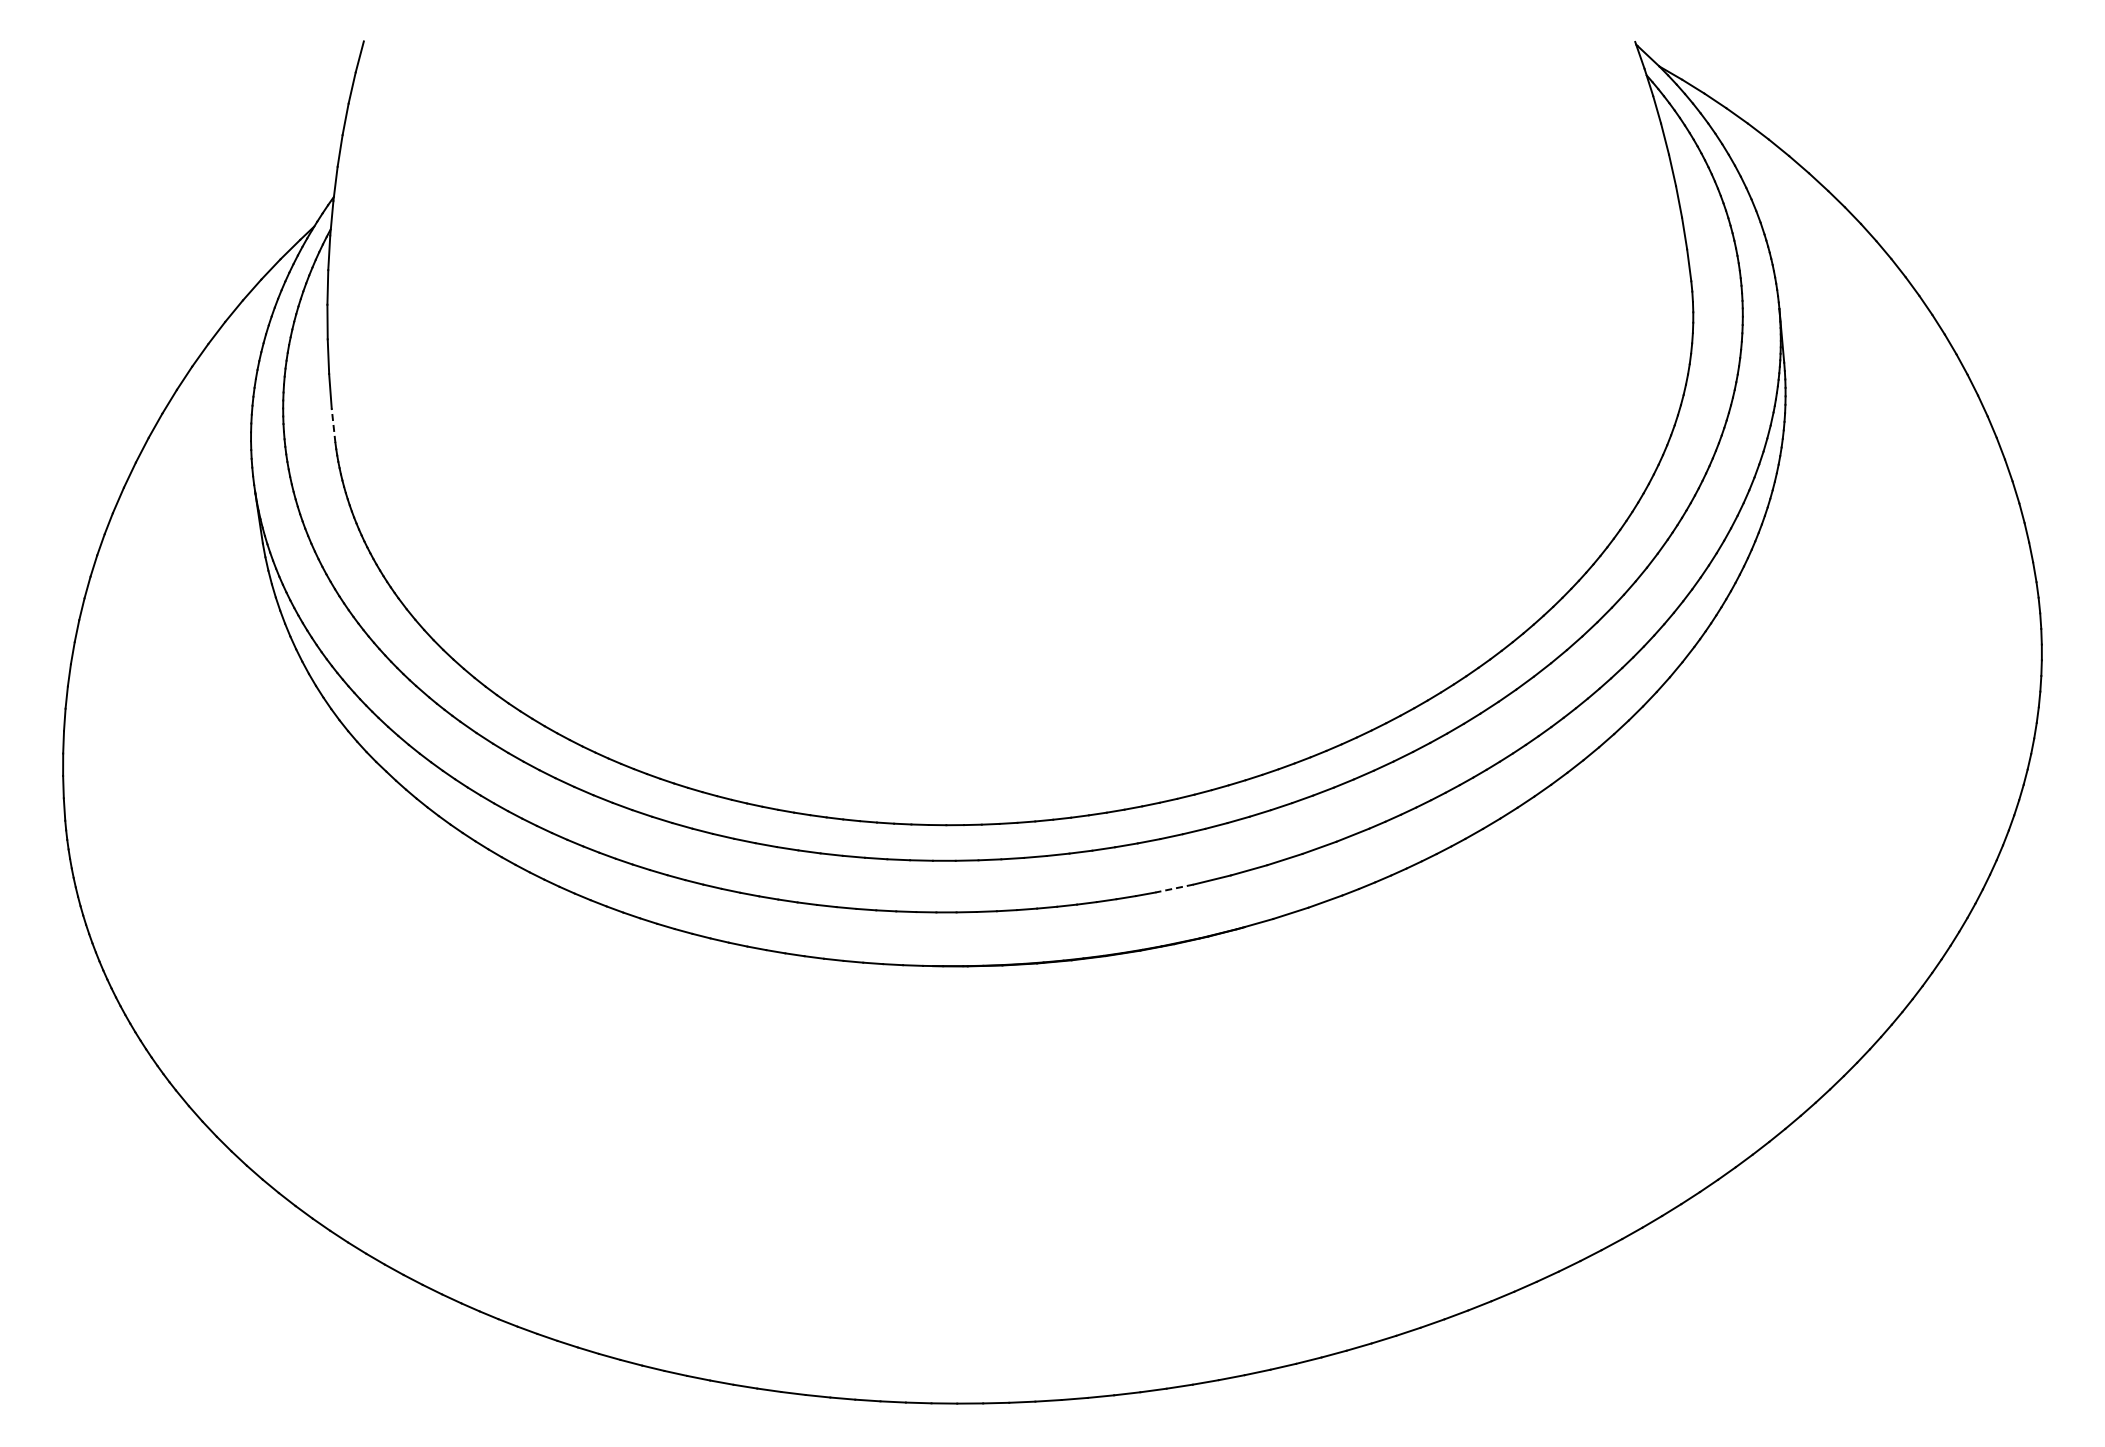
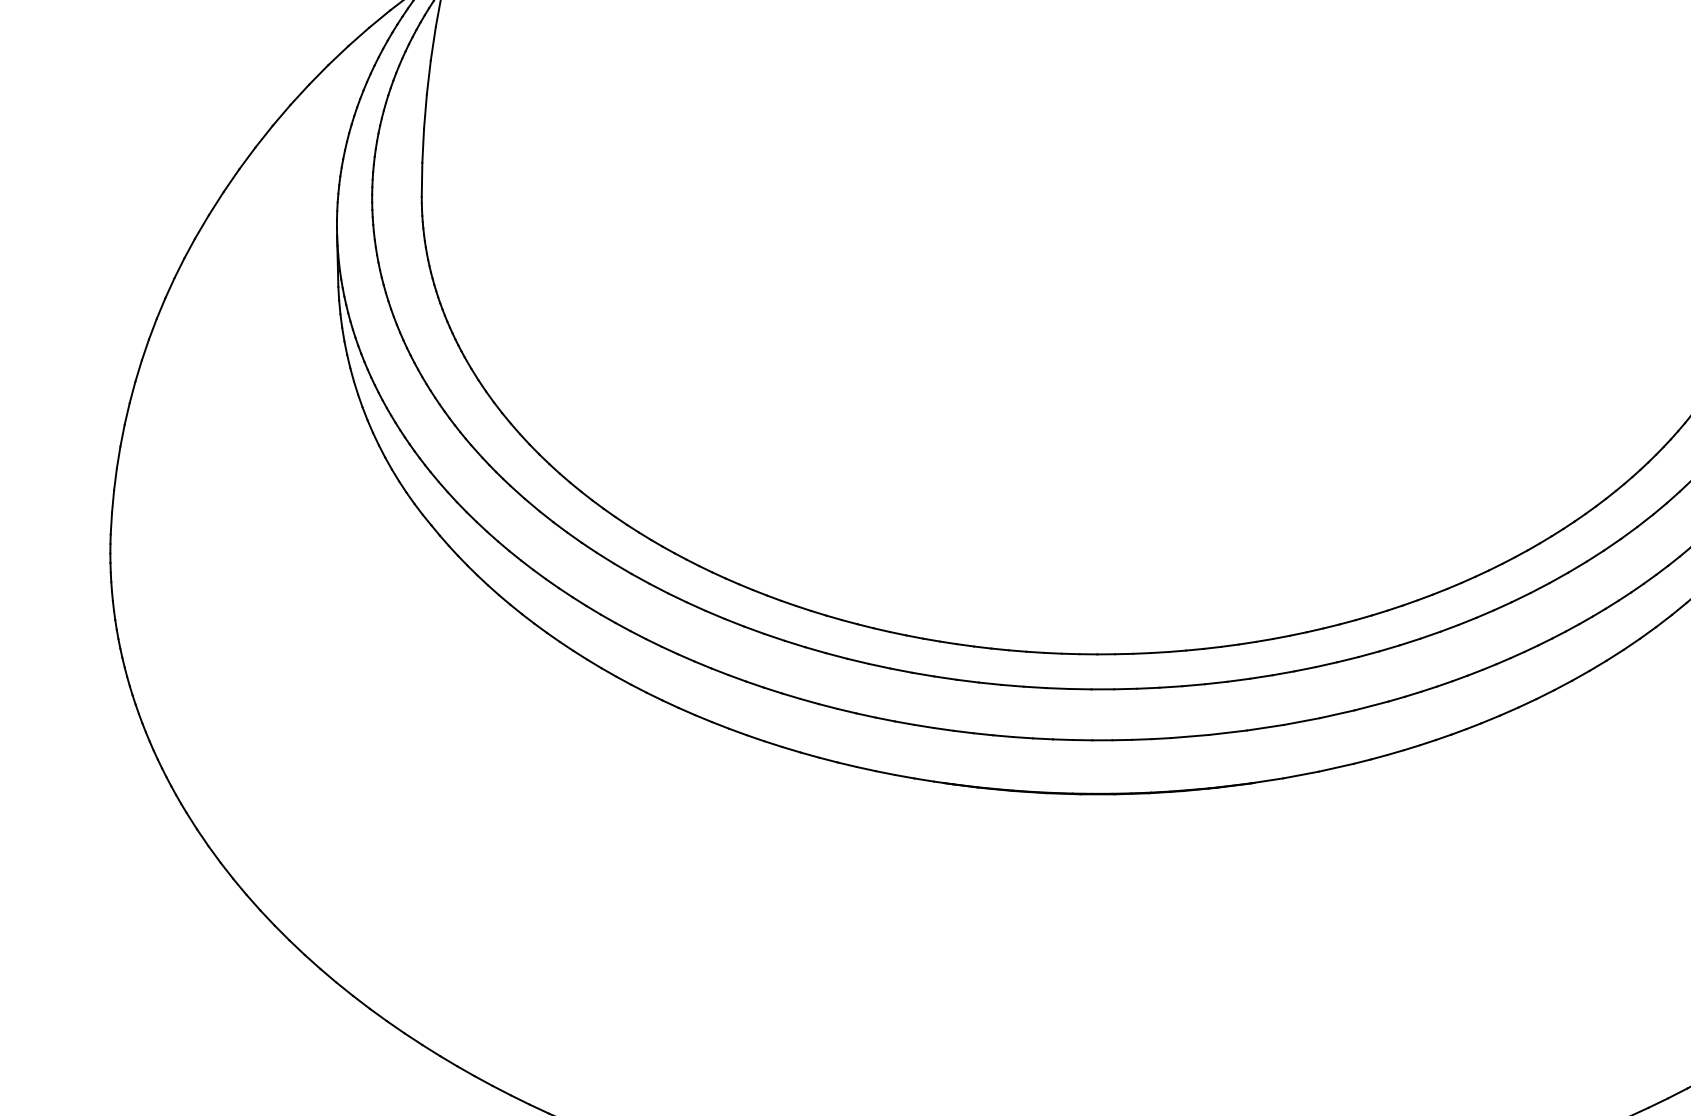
line: (333, 425) -> (422, 179), dashed -> solid
line: (1174, 888) -> (1190, 736), dashed -> solid

